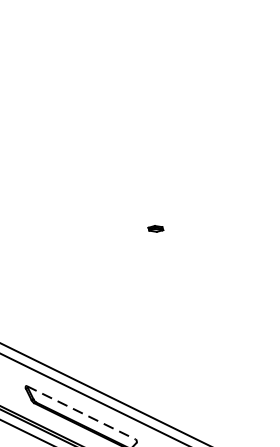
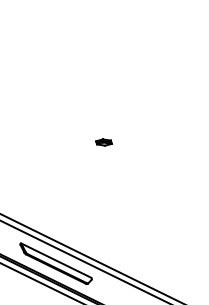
part: (155, 228) -> (103, 142), size x1.67
line: (81, 412) -> (56, 260), dashed -> solid

